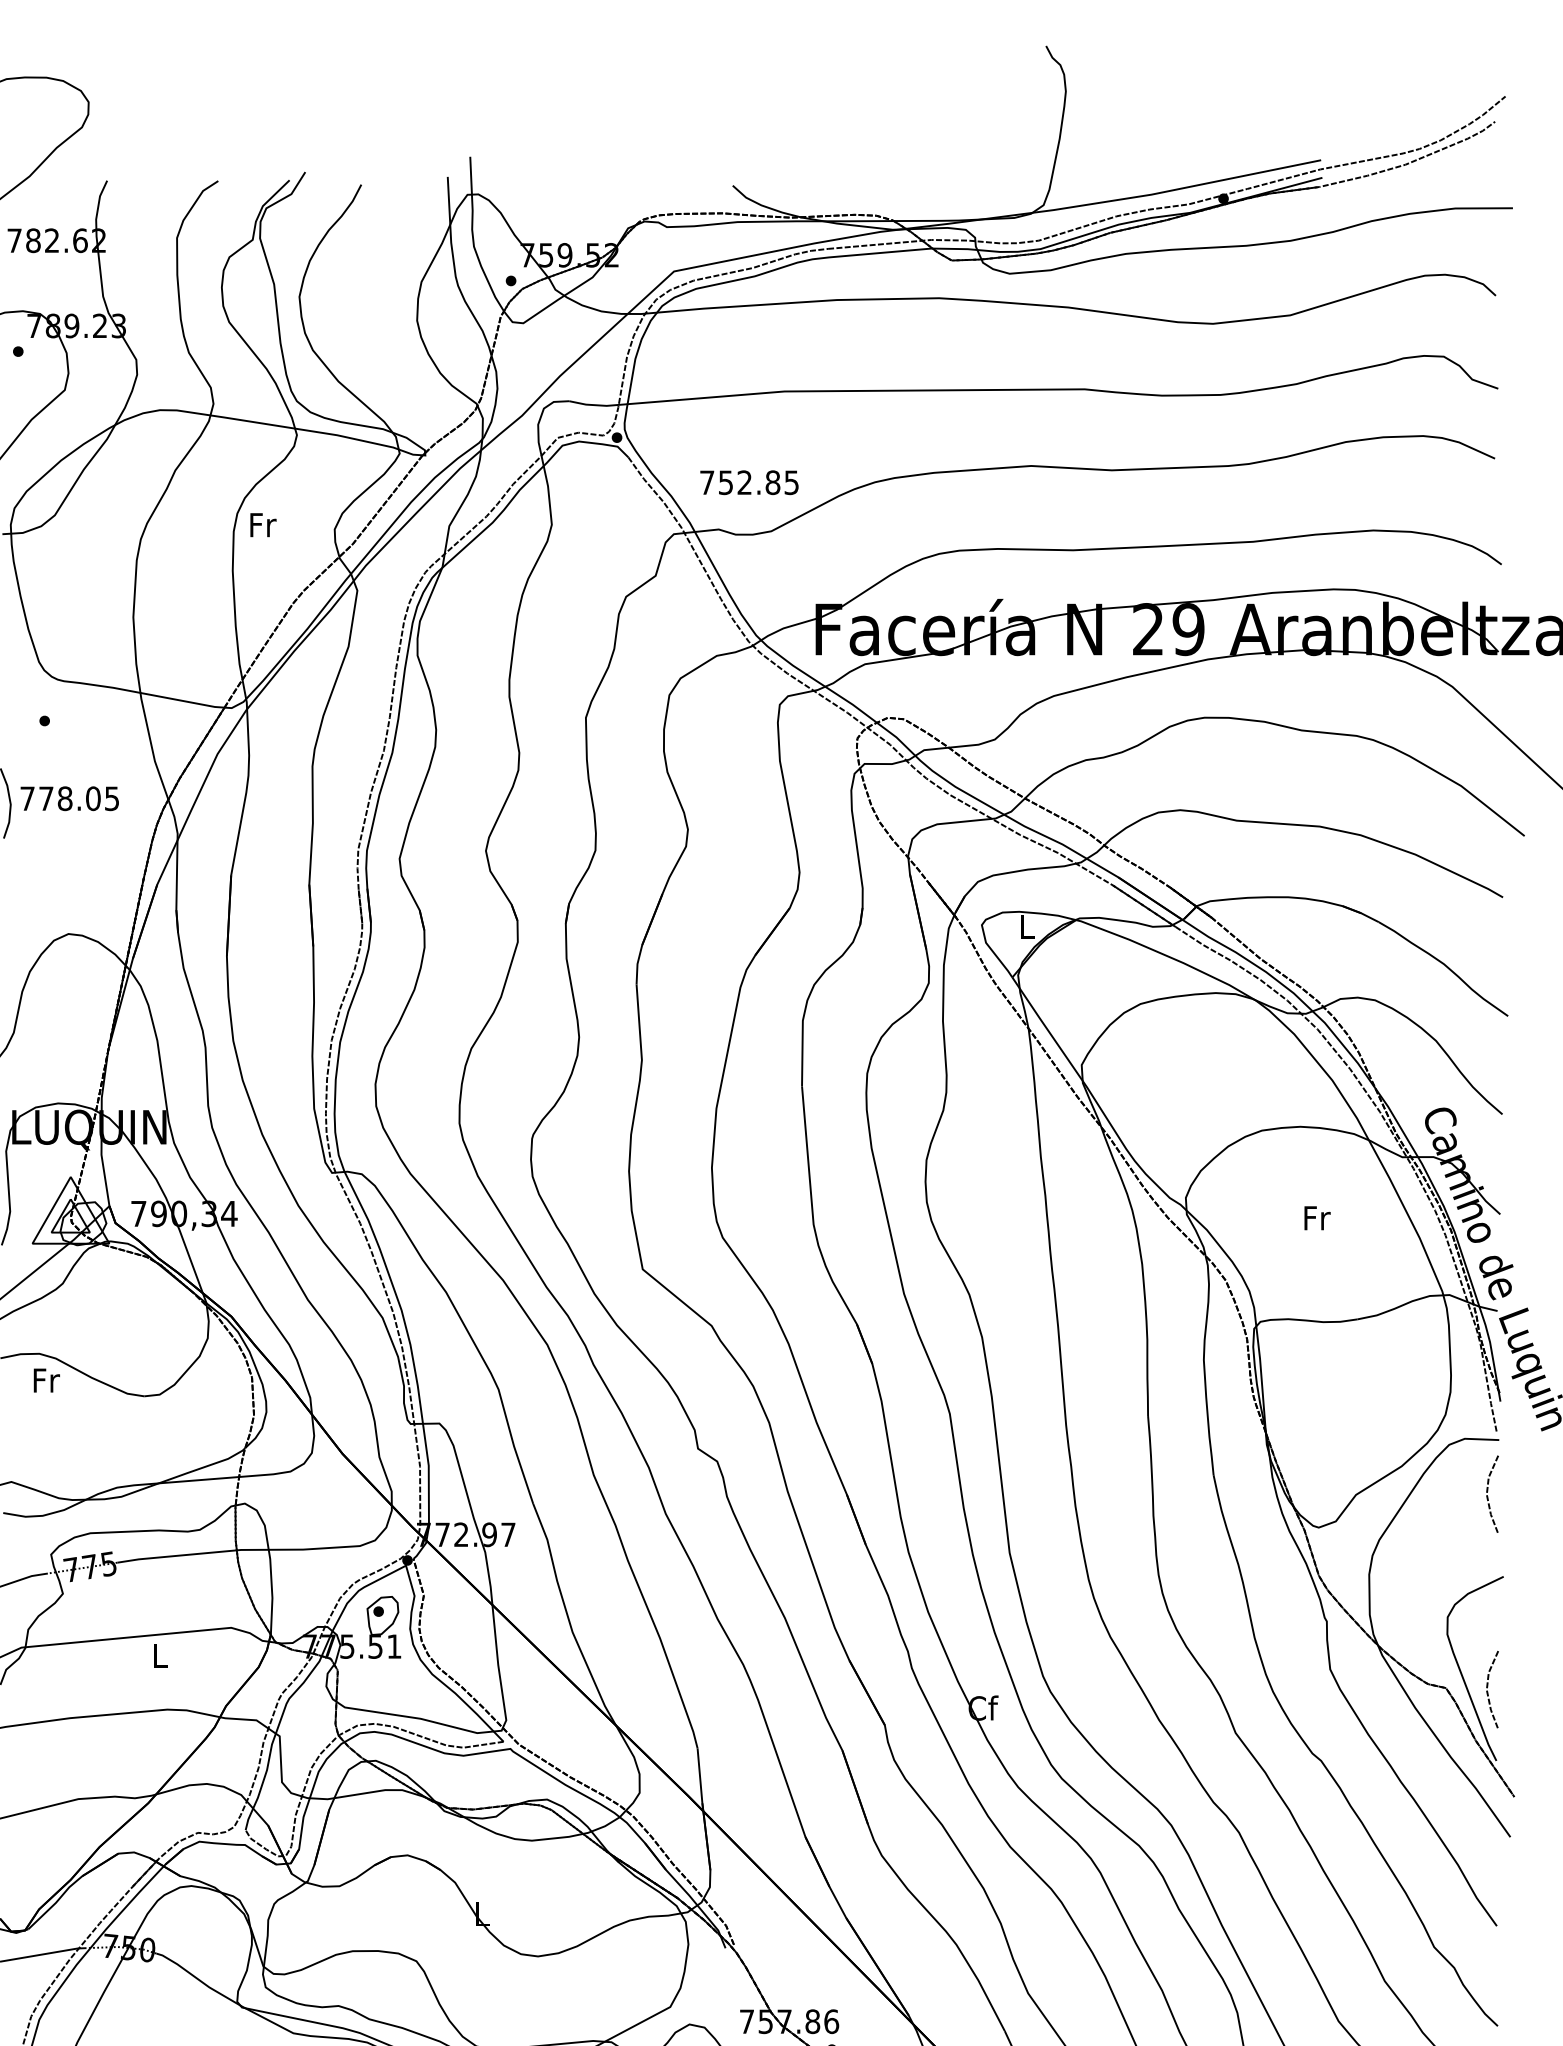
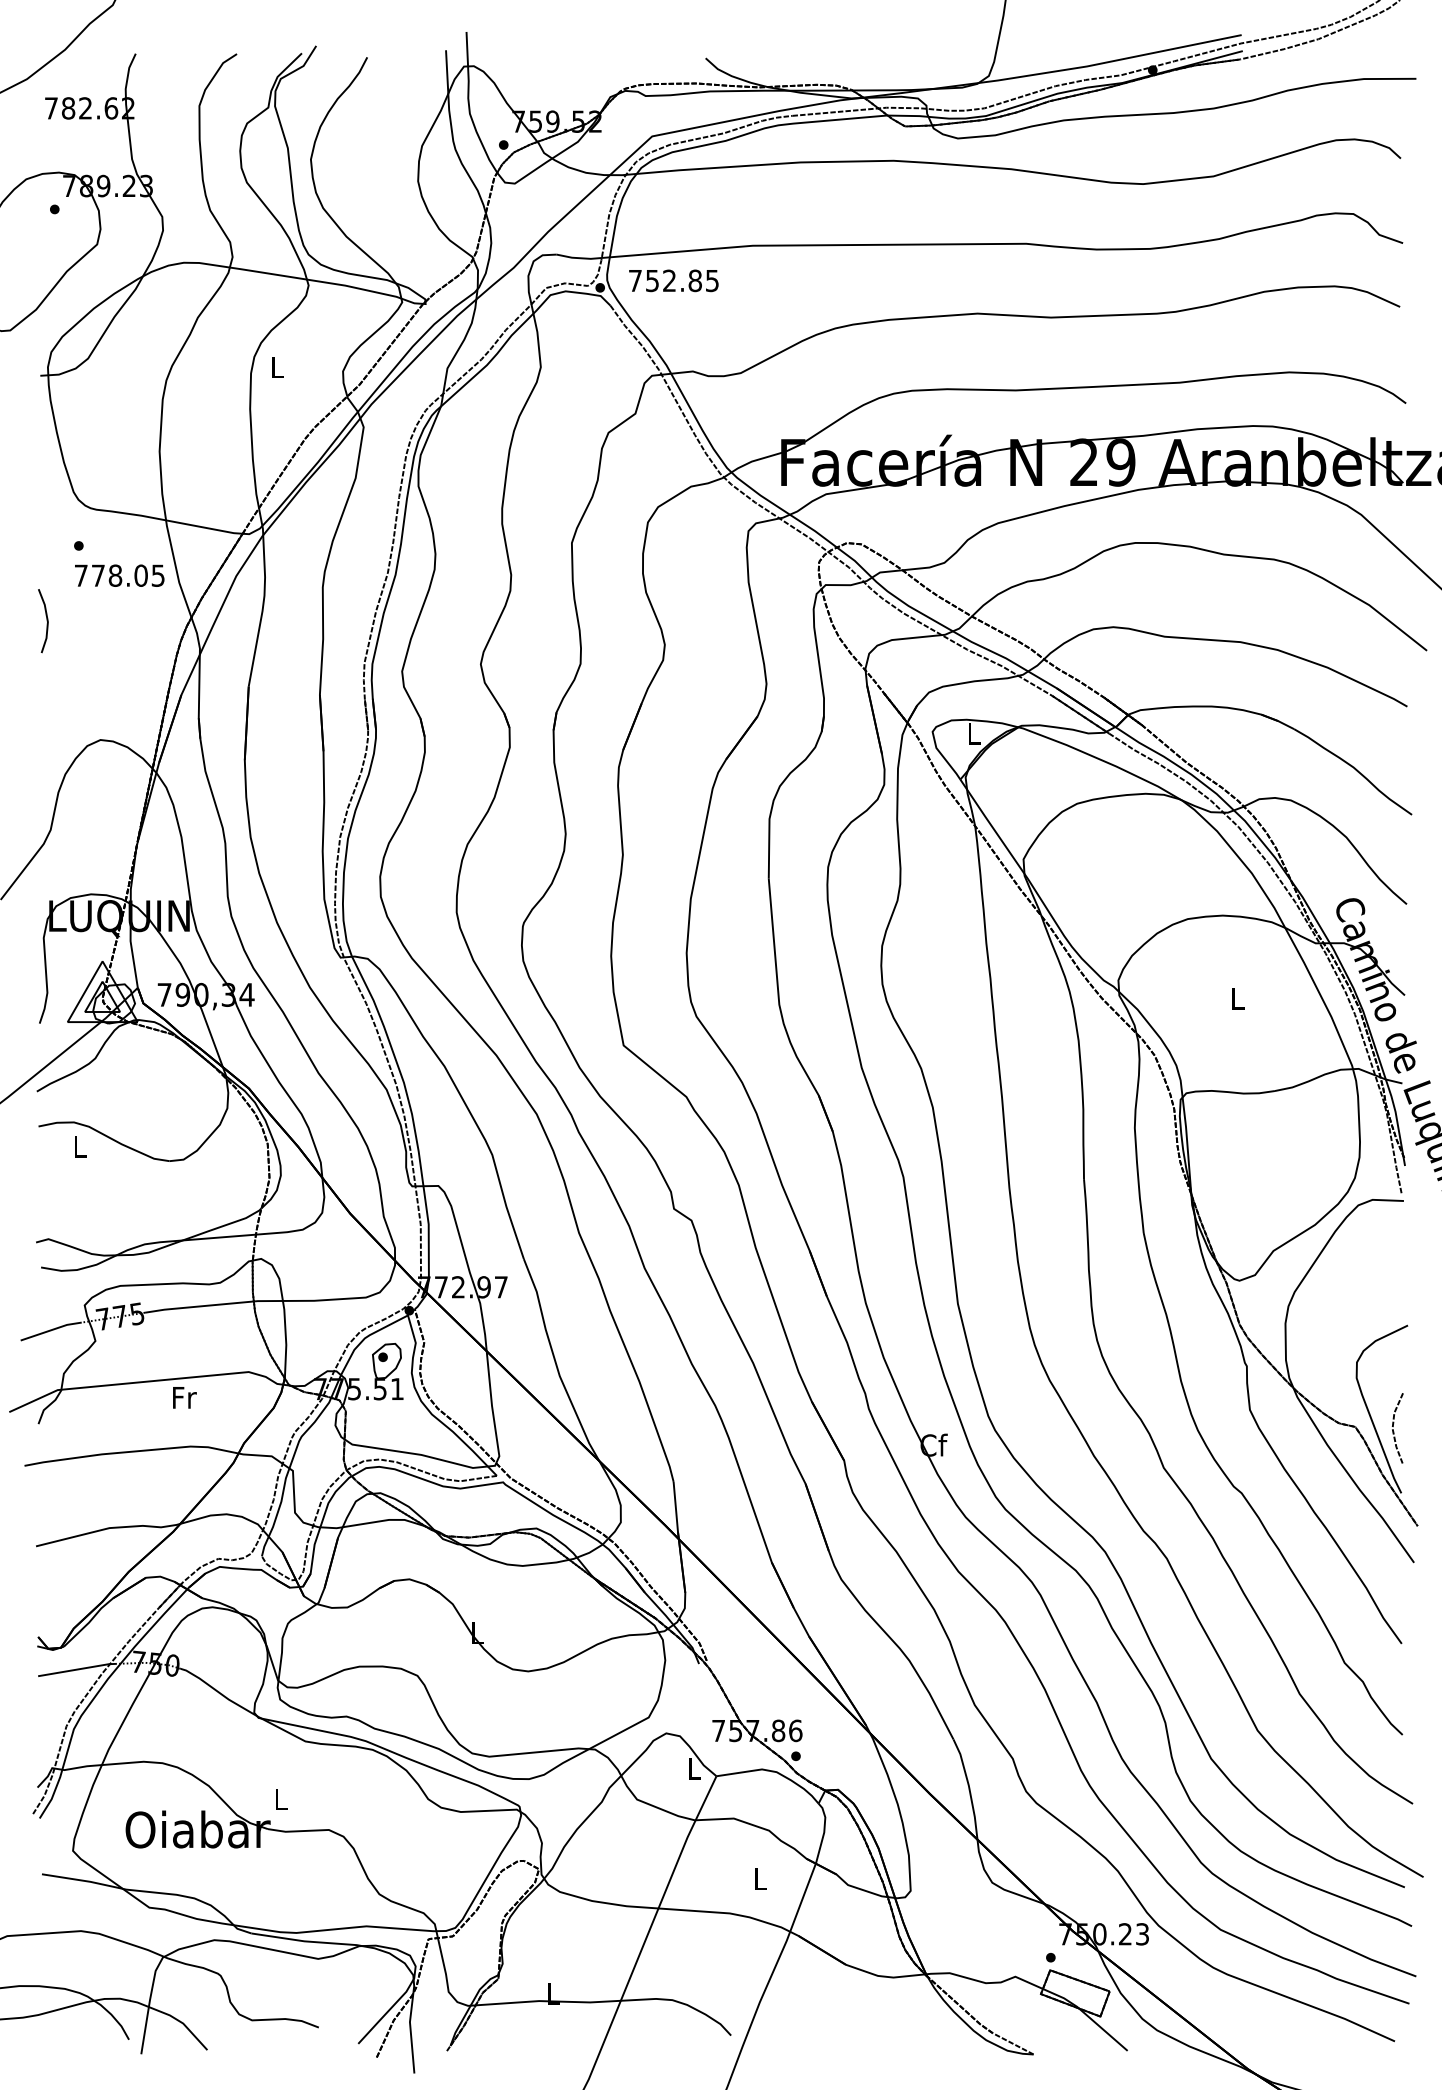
text: (749, 482) -> (673, 280), moved
text: (263, 525) -> (278, 367), Fr -> L
text: (69, 798) -> (119, 575), moved
text: (1317, 1217) -> (1238, 998), Fr -> L
text: (46, 1380) -> (80, 1146), Fr -> L
line: (1487, 1493) -> (1393, 1249), removed
text: (160, 1655) -> (184, 1397), L -> Fr

